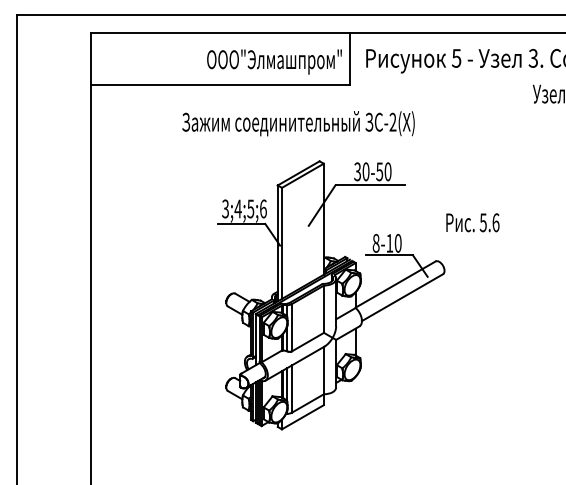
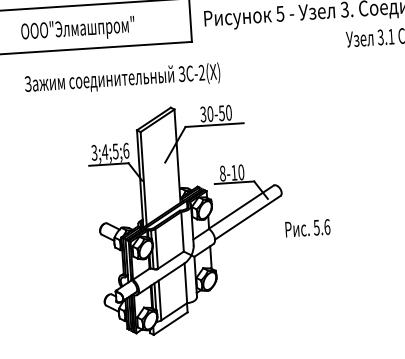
text: (274, 61) -> (77, 29), moved
text: (298, 123) -> (122, 78), moved
text: (472, 222) -> (307, 228), moved

